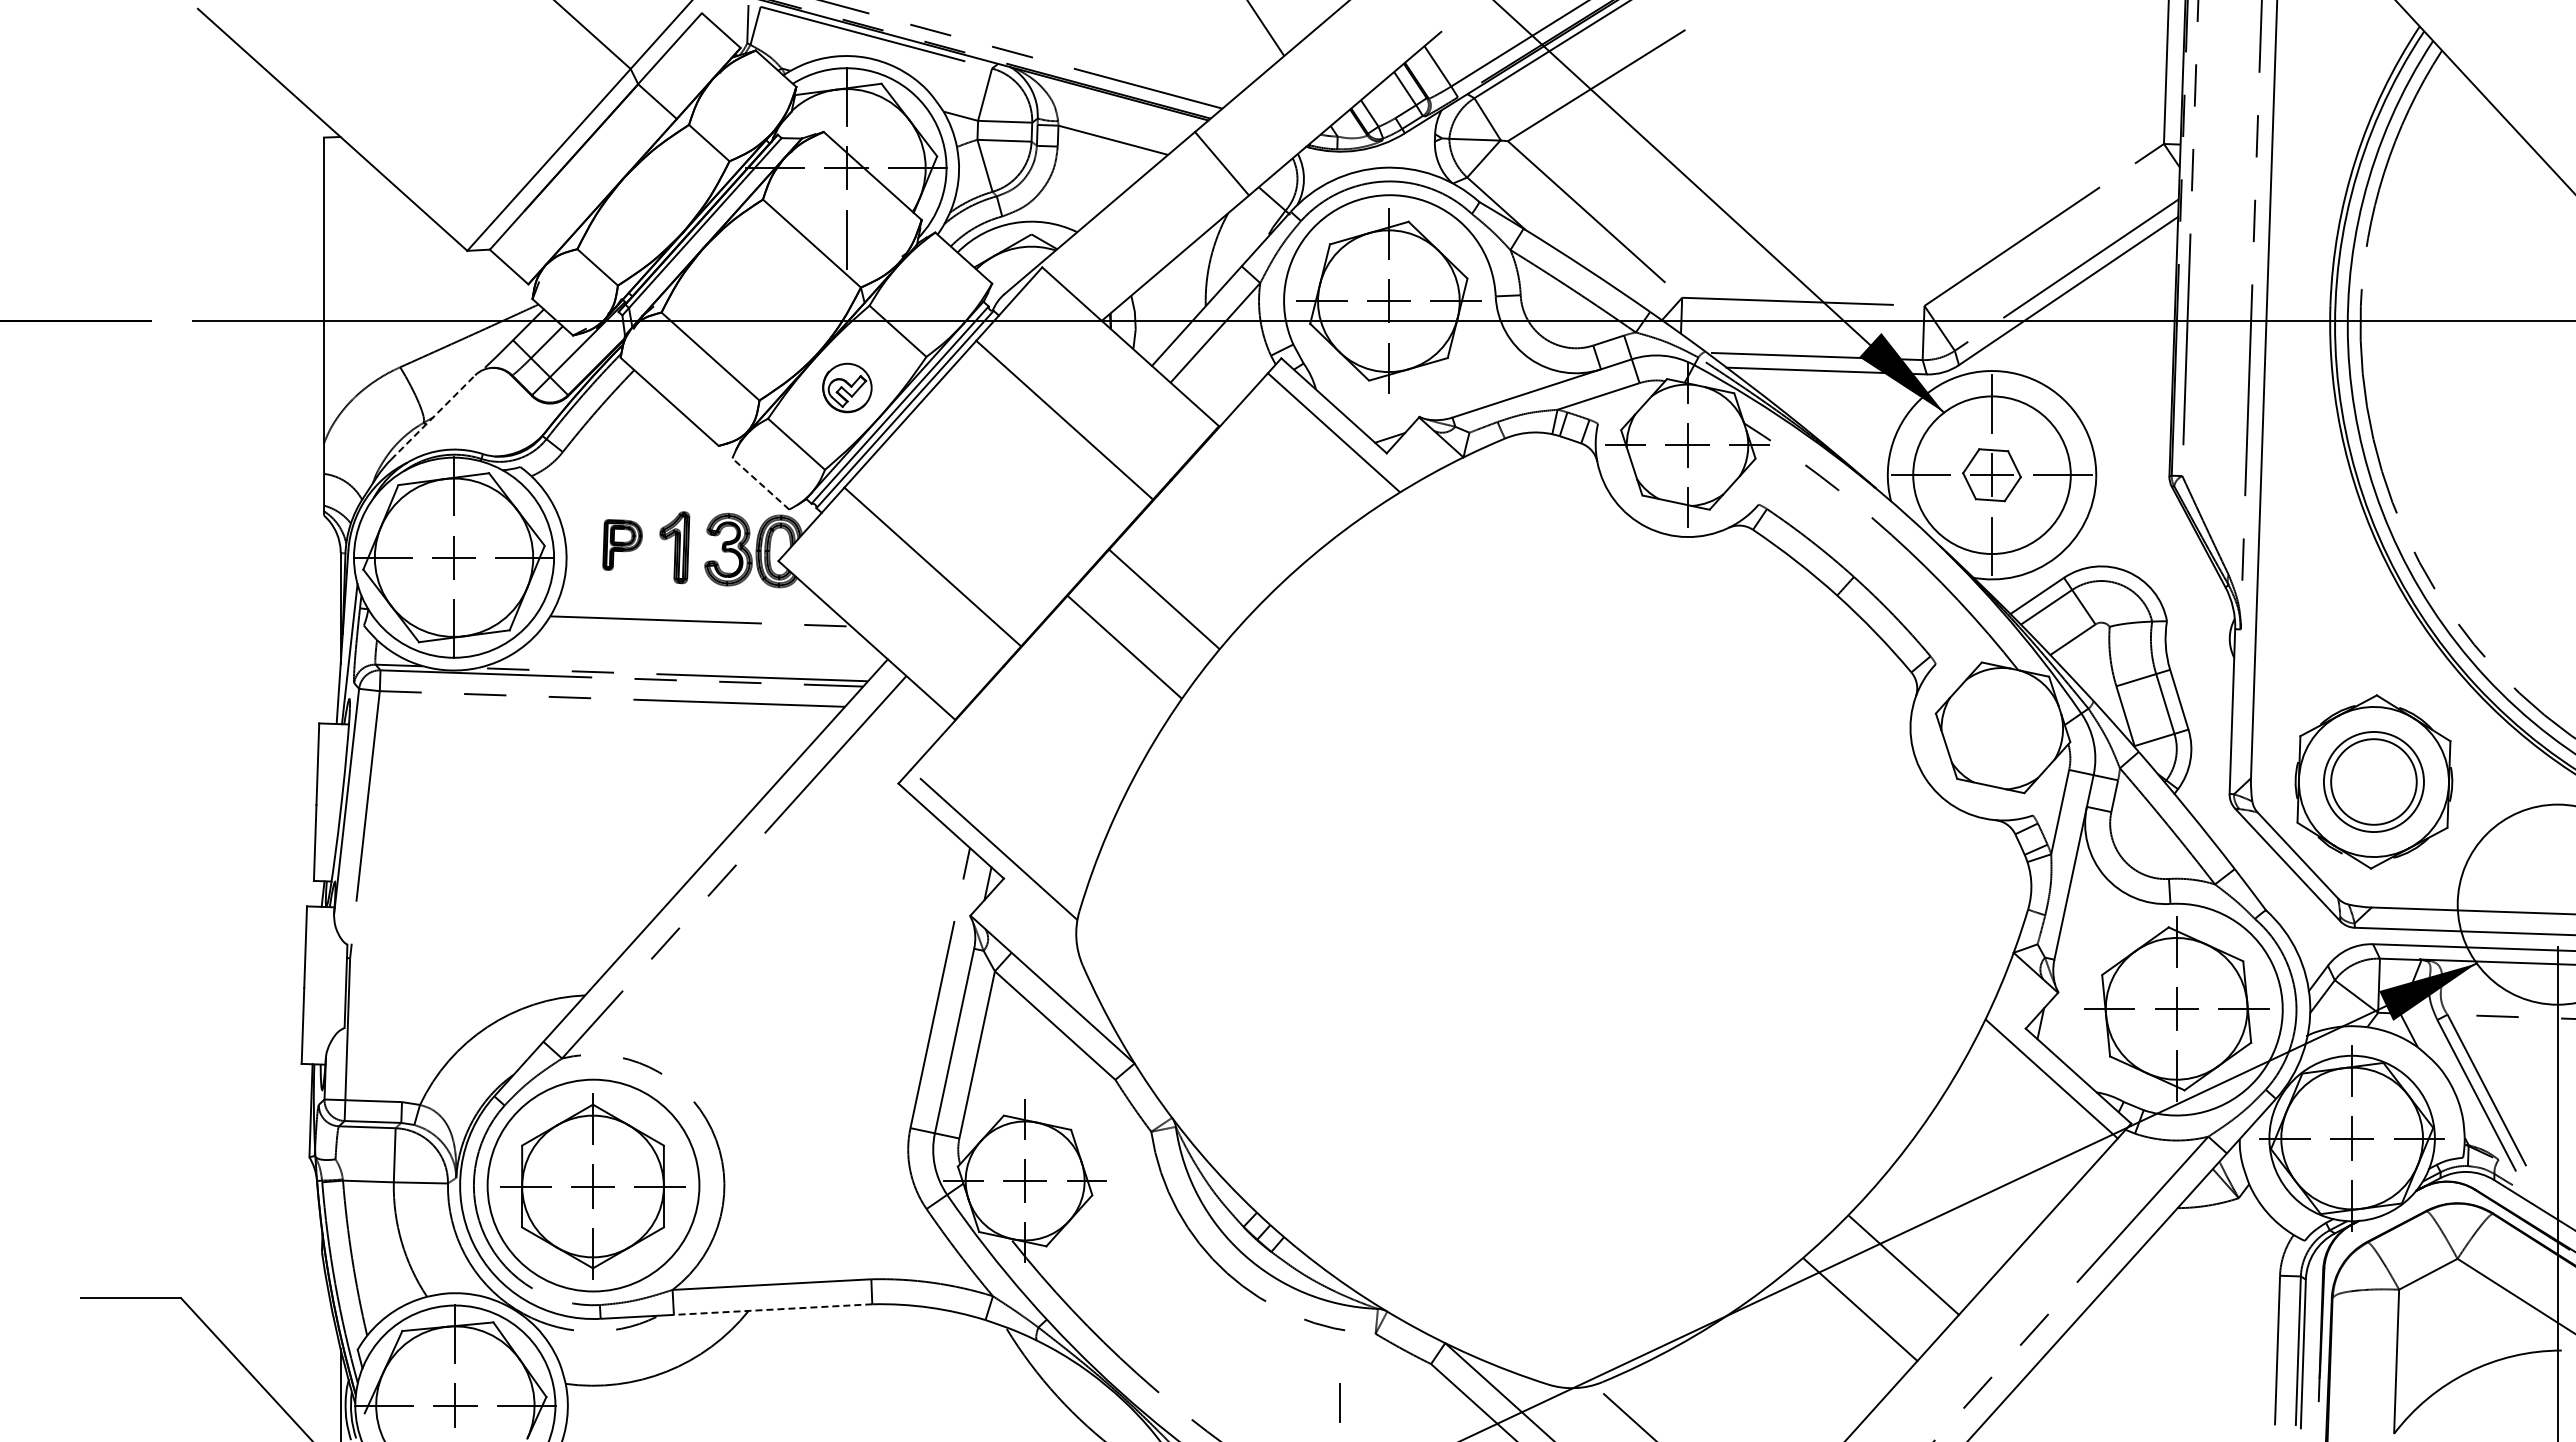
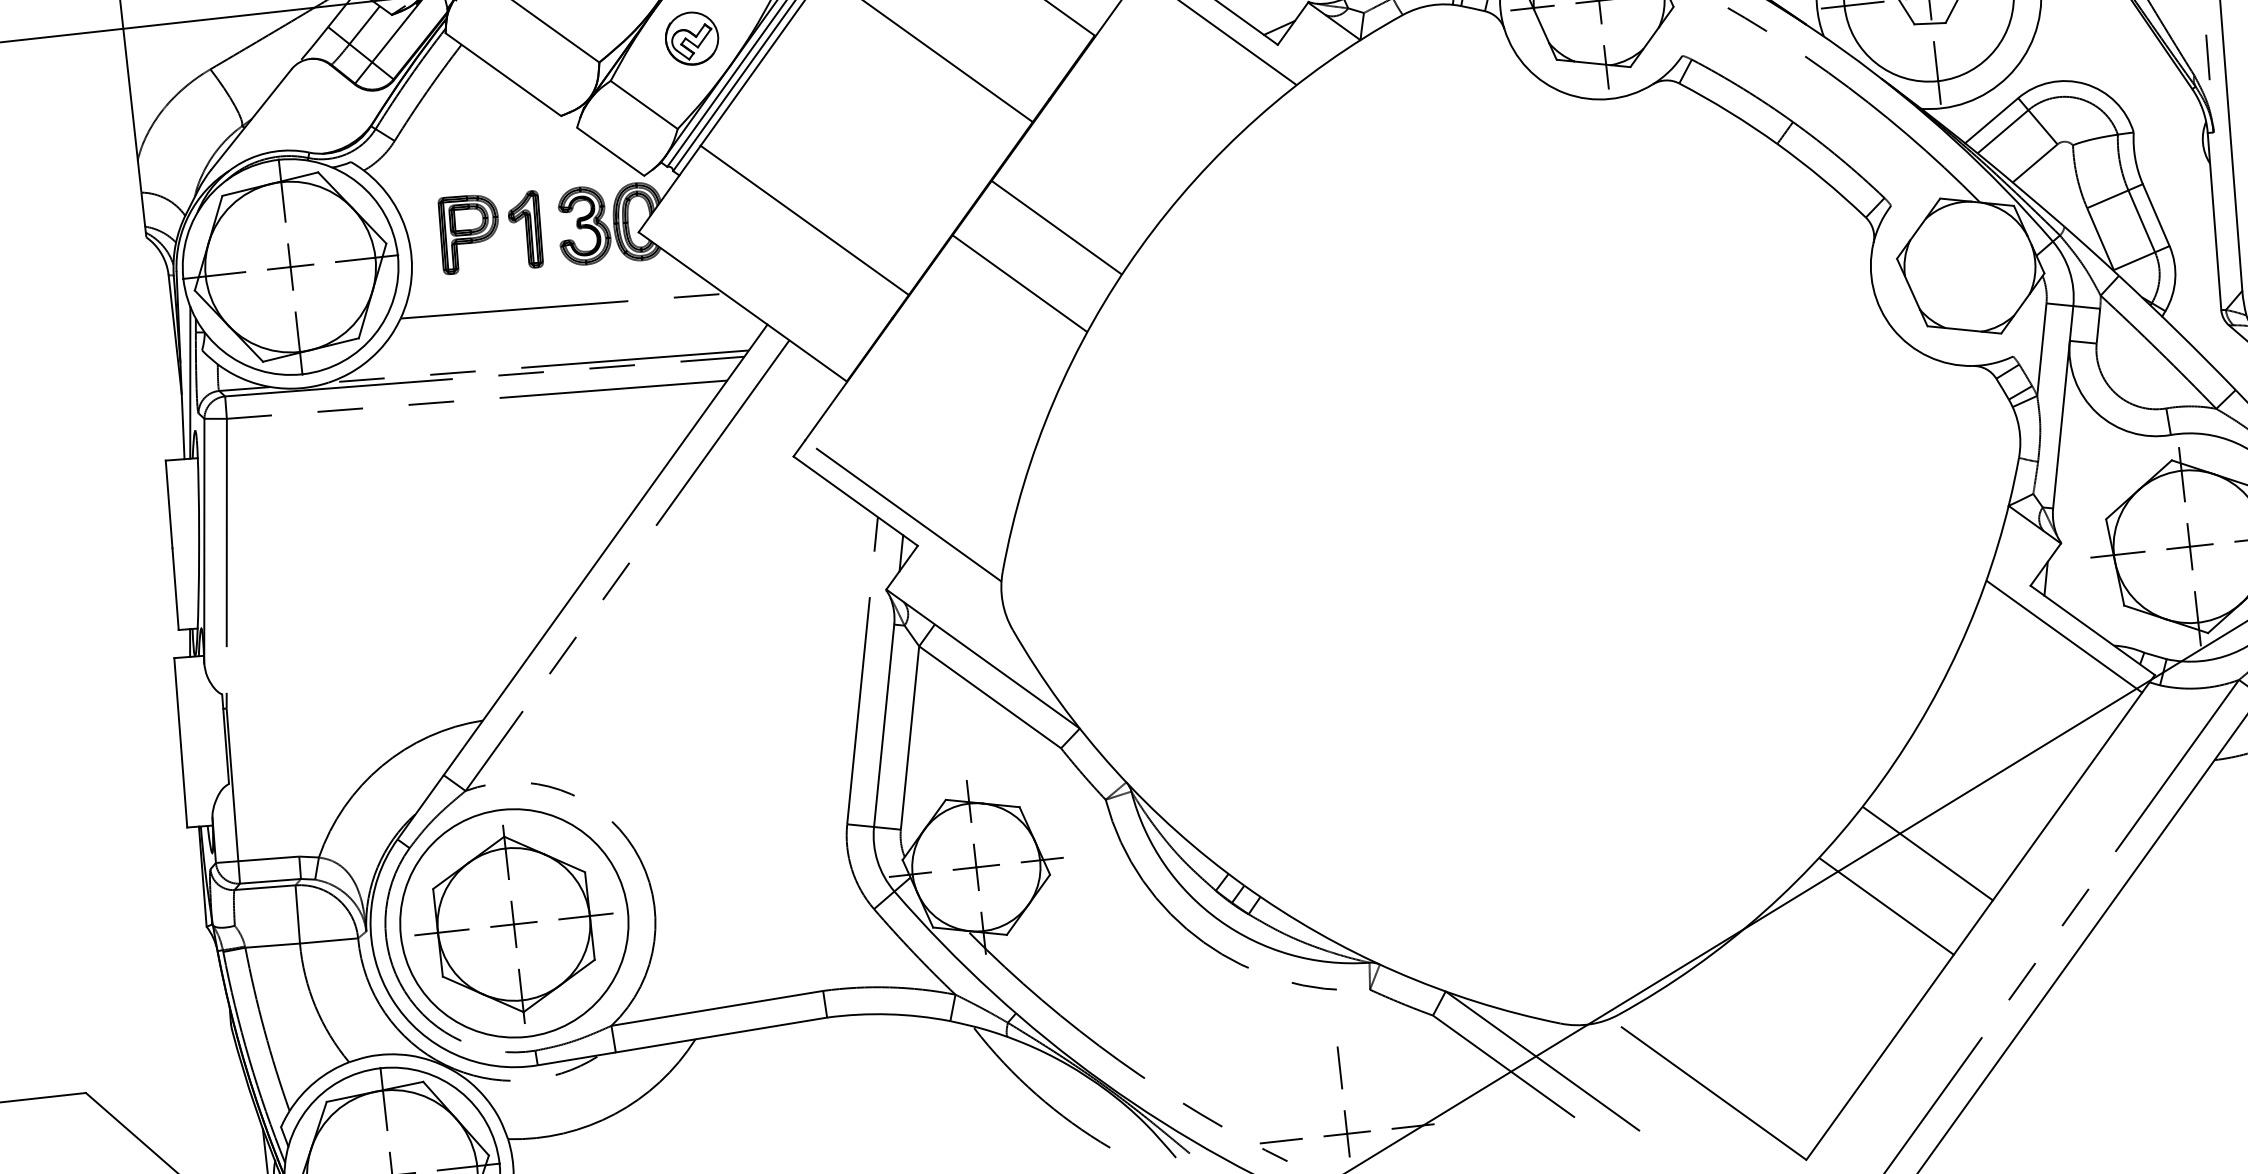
line: (433, 417) -> (252, 119), dashed -> solid
line: (760, 483) -> (610, 151), dashed -> solid
part: (622, 544) -> (469, 232), size x1.43
line: (772, 1309) -> (720, 1035), dashed -> solid

